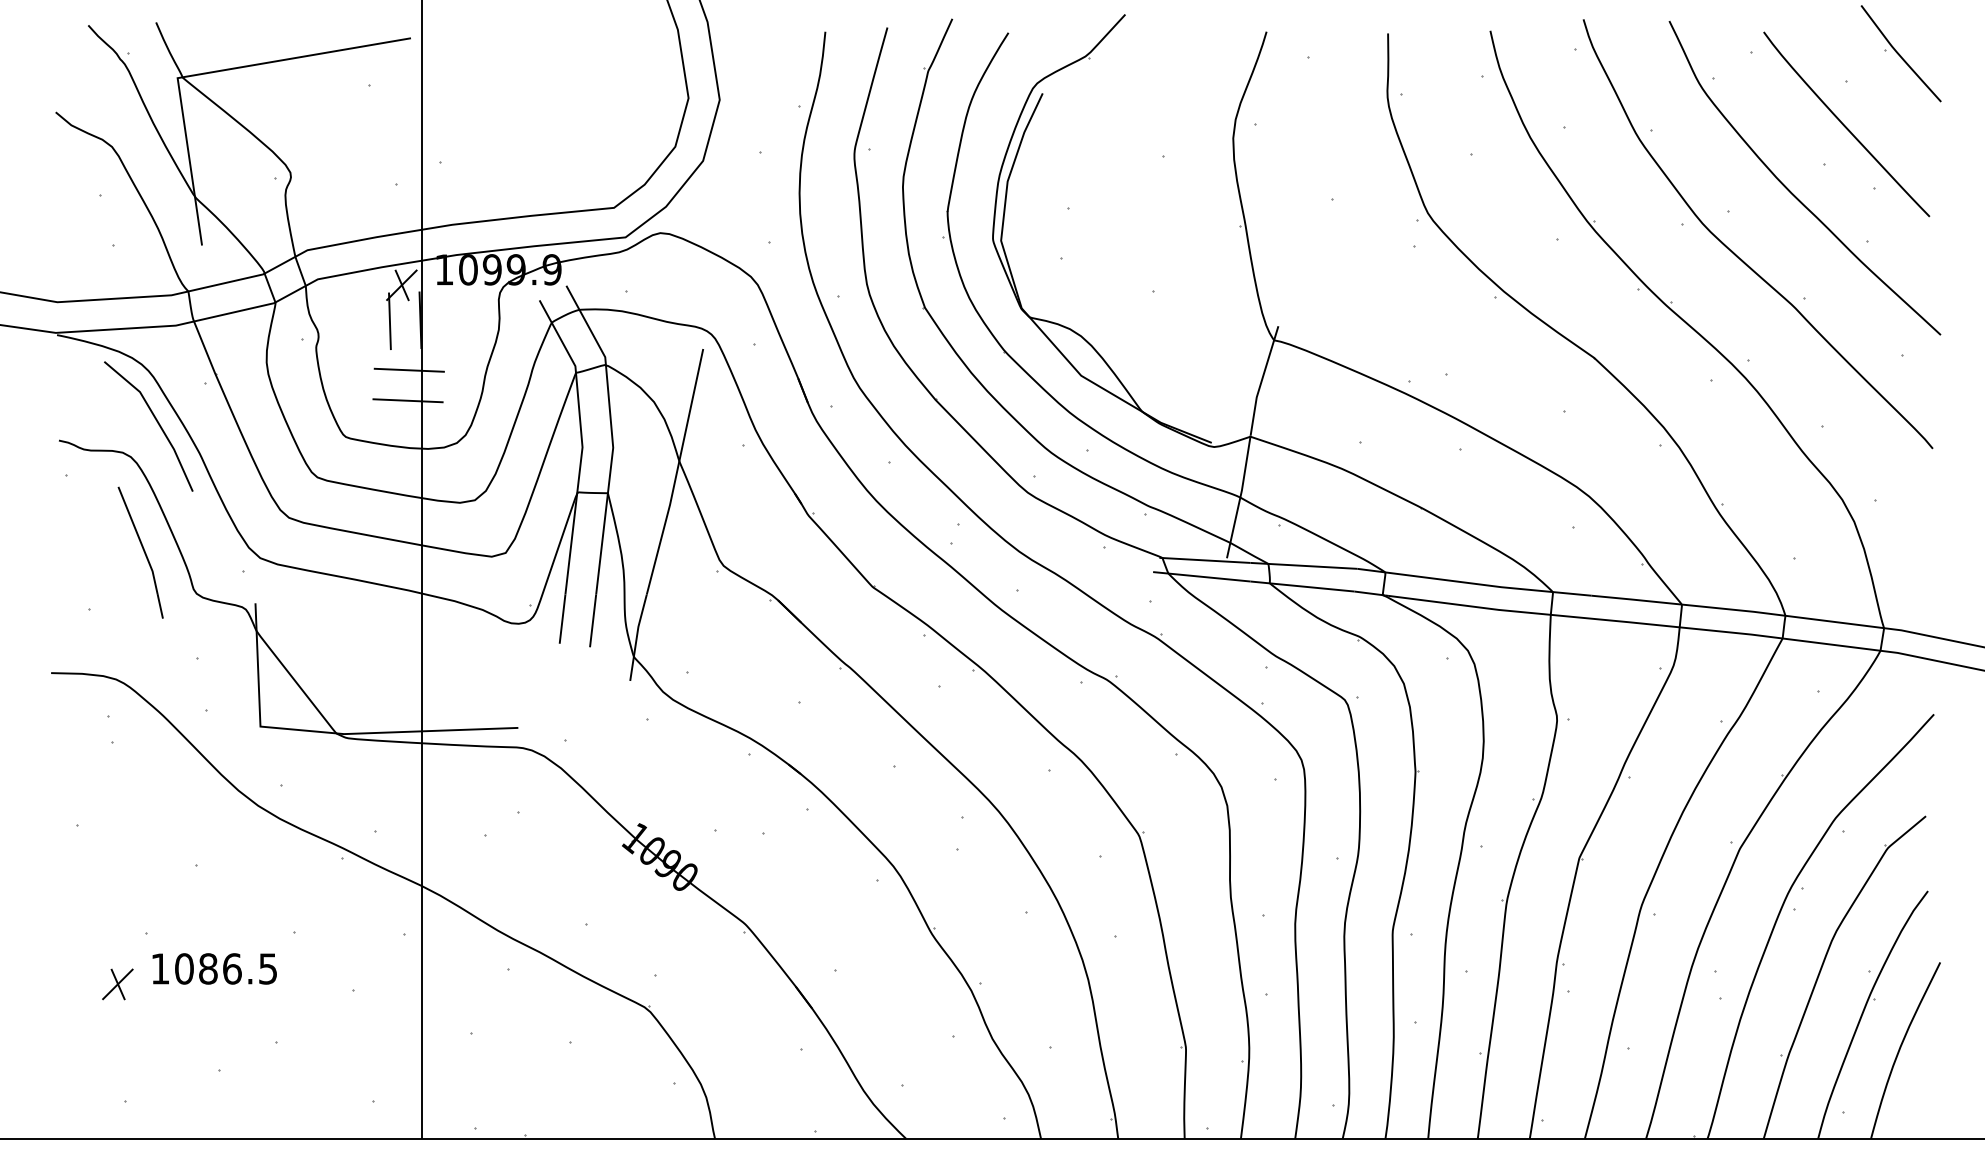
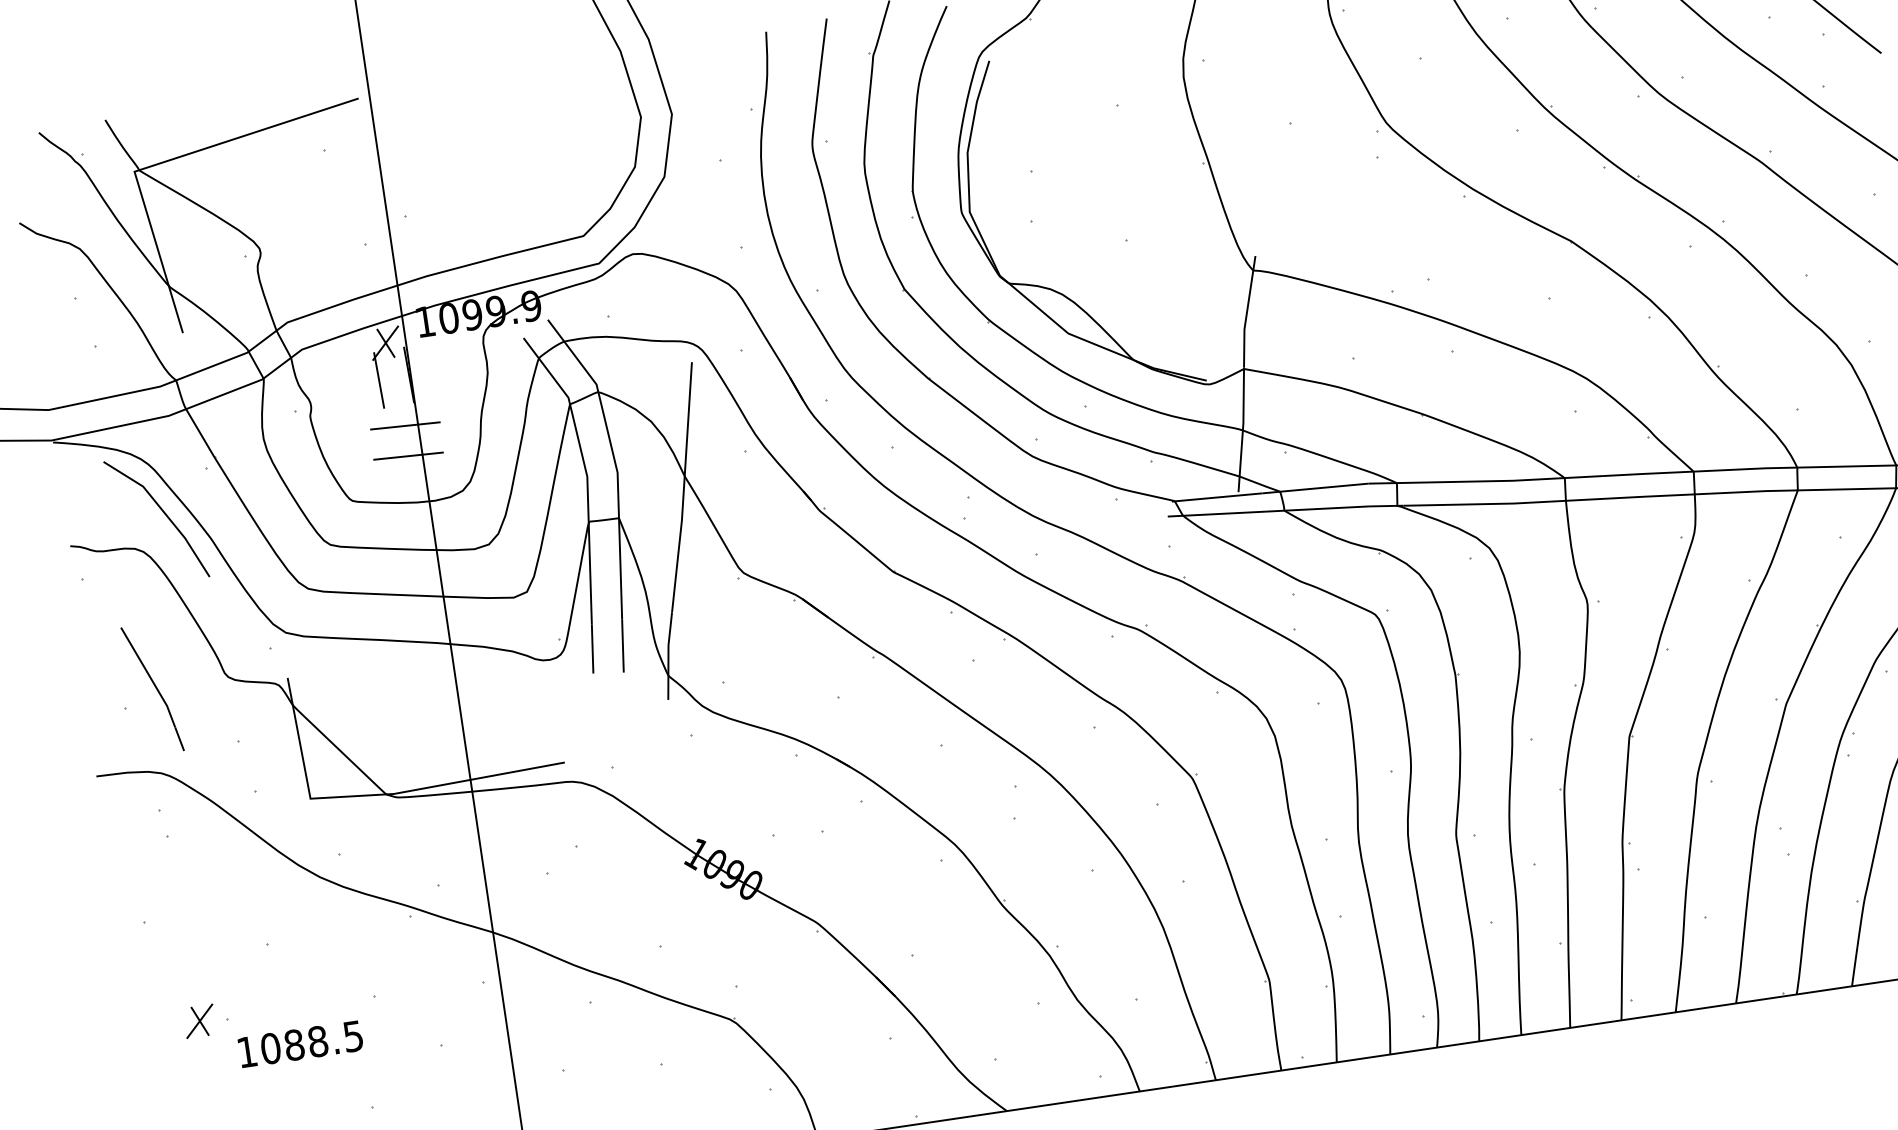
part: (140, 552) -> (152, 689), moved
text: (232, 968) -> (318, 1041), 1086.5 -> 1088.5
part: (117, 984) -> (199, 1021), moved

